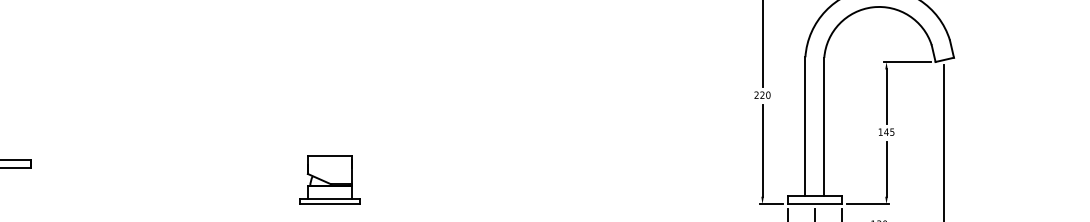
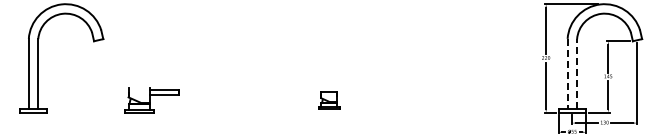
line: (805, 126) -> (567, 73), solid -> dashed
line: (825, 126) -> (577, 73), solid -> dashed
part: (328, 180) -> (328, 100), size x0.7

